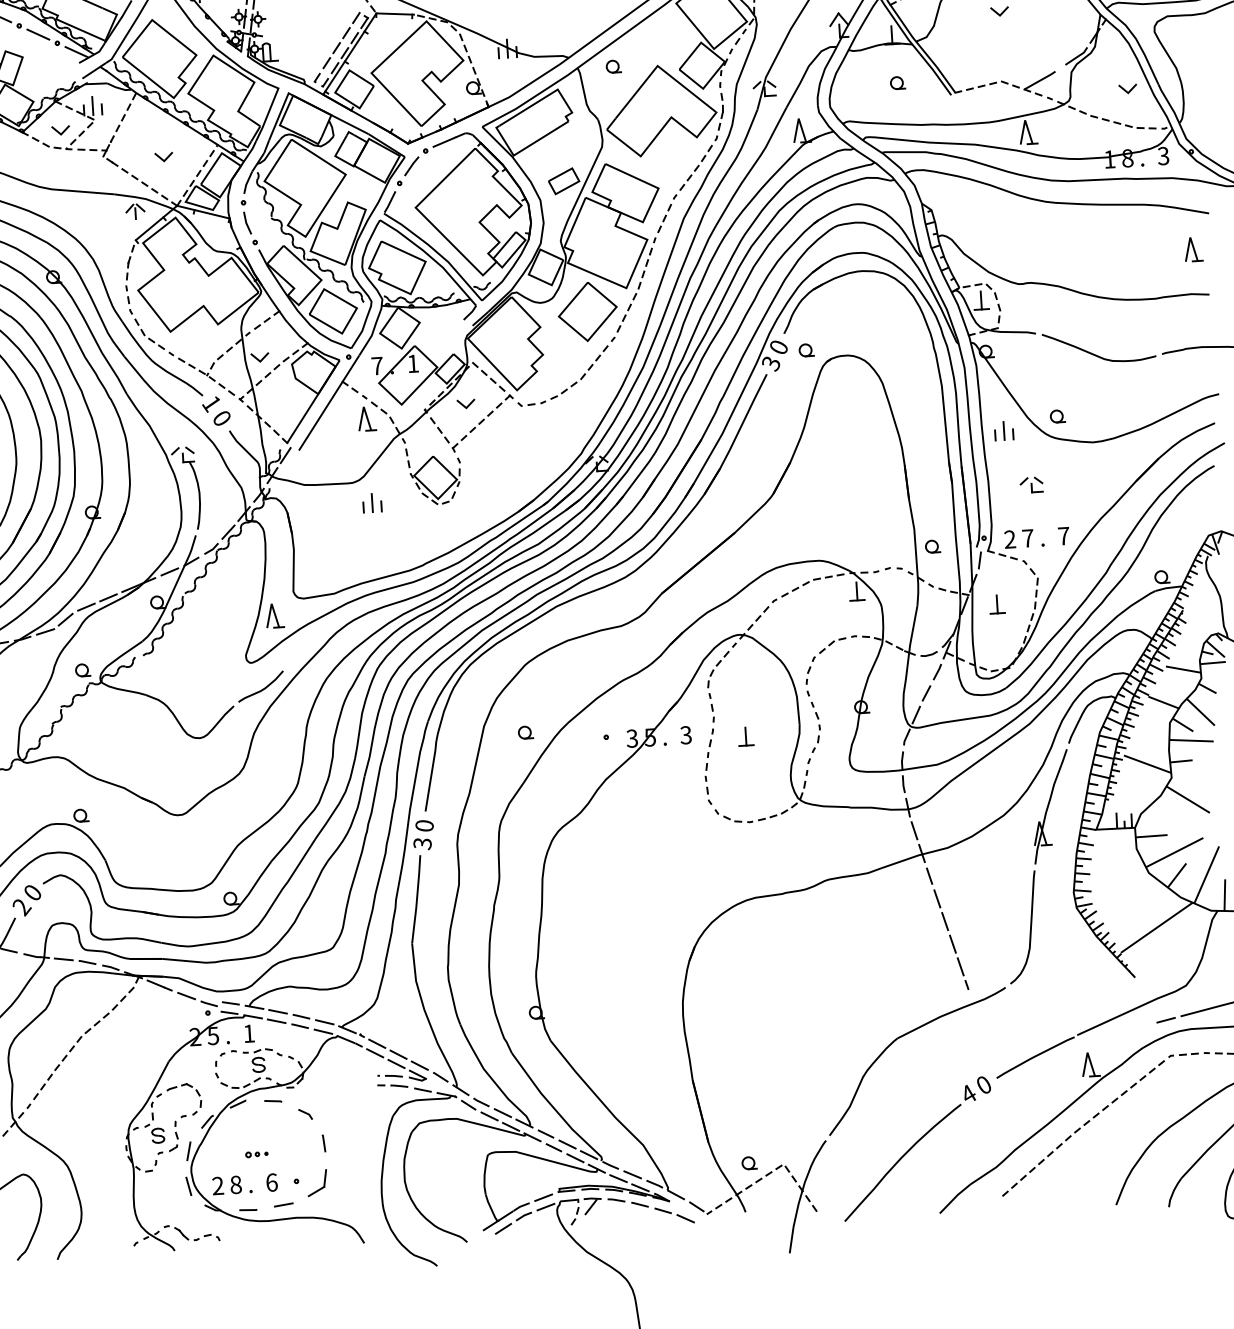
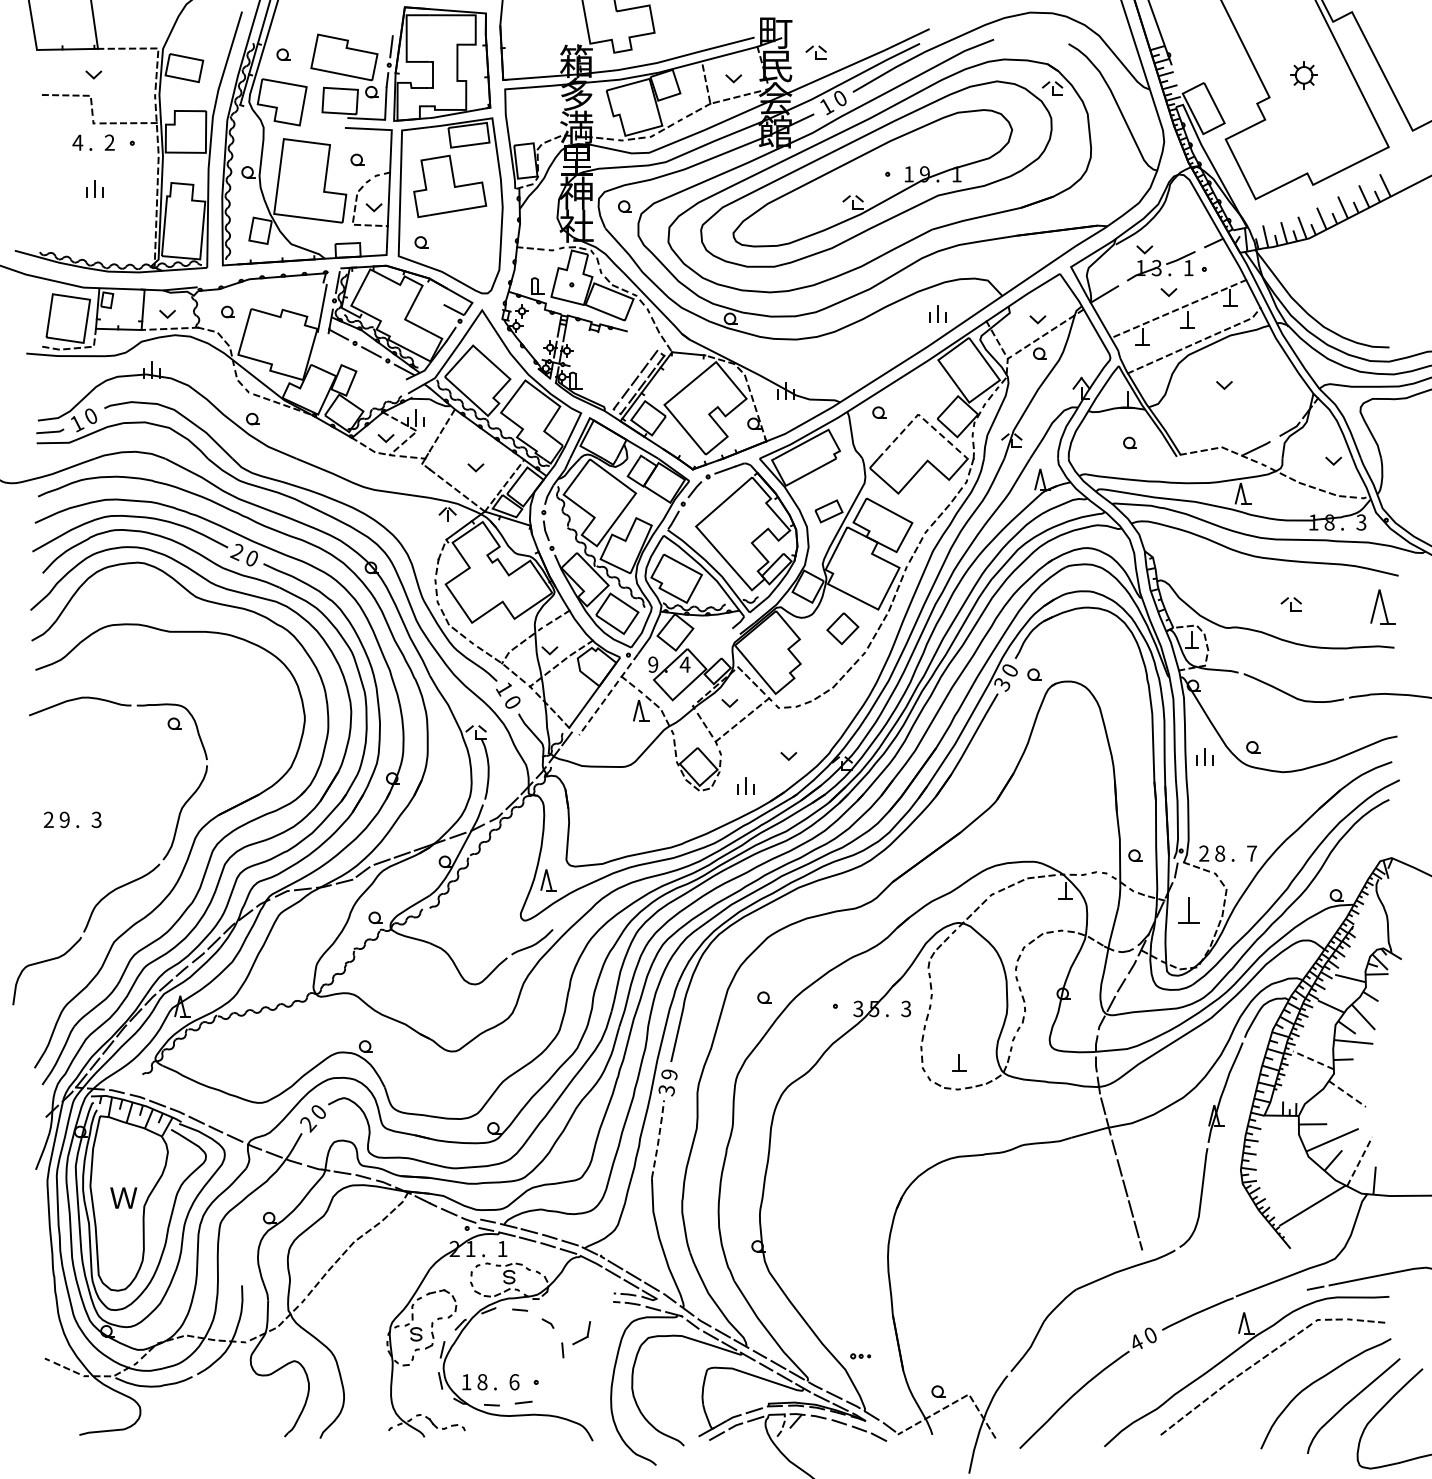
line: (660, 68) -> (920, 416), solid -> dashed
part: (1193, 249) -> (1382, 606), size x1.6
part: (587, 311) -> (842, 628), size x0.6
text: (412, 363) -> (684, 664), 1 -> 4
text: (377, 365) -> (653, 664), 7 -> 9
line: (329, 402) -> (608, 694), solid -> dashed
line: (534, 460) -> (787, 757), added
part: (1030, 485) -> (1290, 604), moved
part: (371, 502) -> (745, 785), moved
text: (1028, 538) -> (1220, 853), 7 -> 8
part: (997, 603) -> (1189, 909), size x1.6
part: (746, 736) -> (959, 1062), moved
line: (1146, 764) -> (1312, 1060), solid -> dashed
line: (1188, 799) -> (1347, 1093), solid -> dashed
text: (424, 825) -> (669, 1074), 0 -> 9
line: (1206, 874) -> (1359, 1161), solid -> dashed
line: (416, 898) -> (658, 1138), solid -> dashed
text: (213, 1036) -> (470, 1249), 5 -> 1
part: (256, 1154) -> (860, 1356), moved
part: (317, 1183) -> (581, 1333), moved
text: (218, 1186) -> (466, 1382), 2 -> 1

